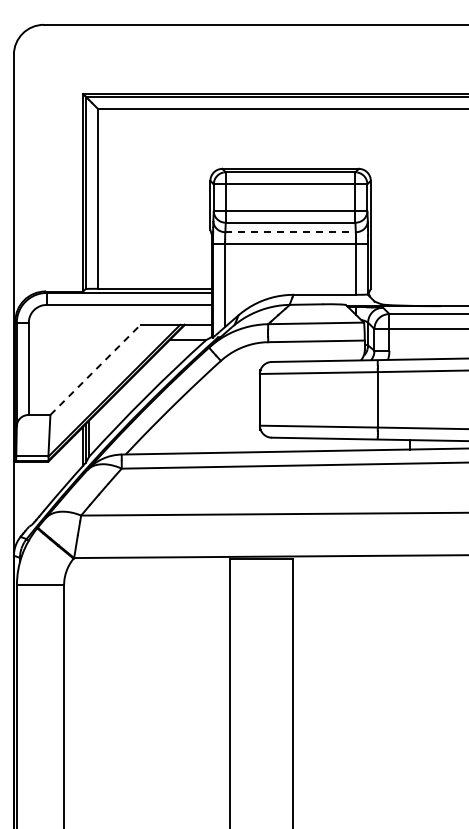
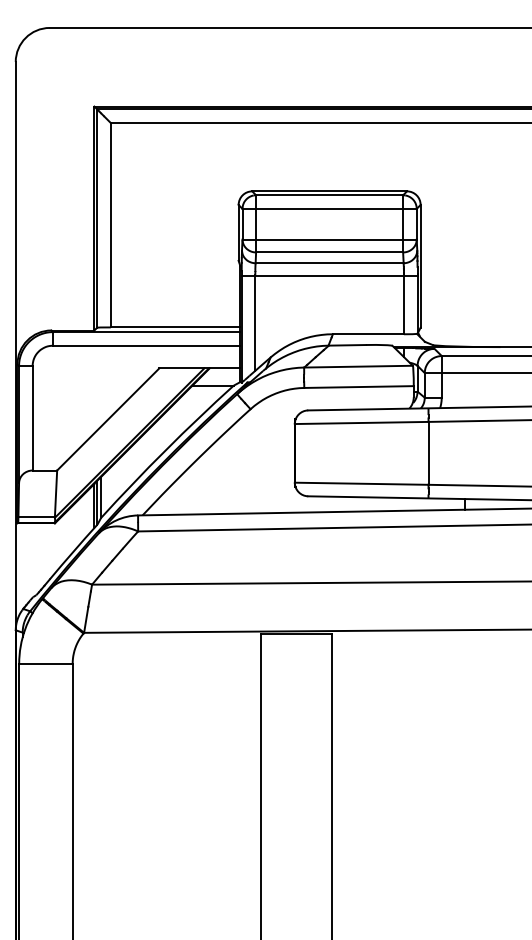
line: (291, 232) -> (330, 263), dashed -> solid
line: (95, 369) -> (108, 418), dashed -> solid

